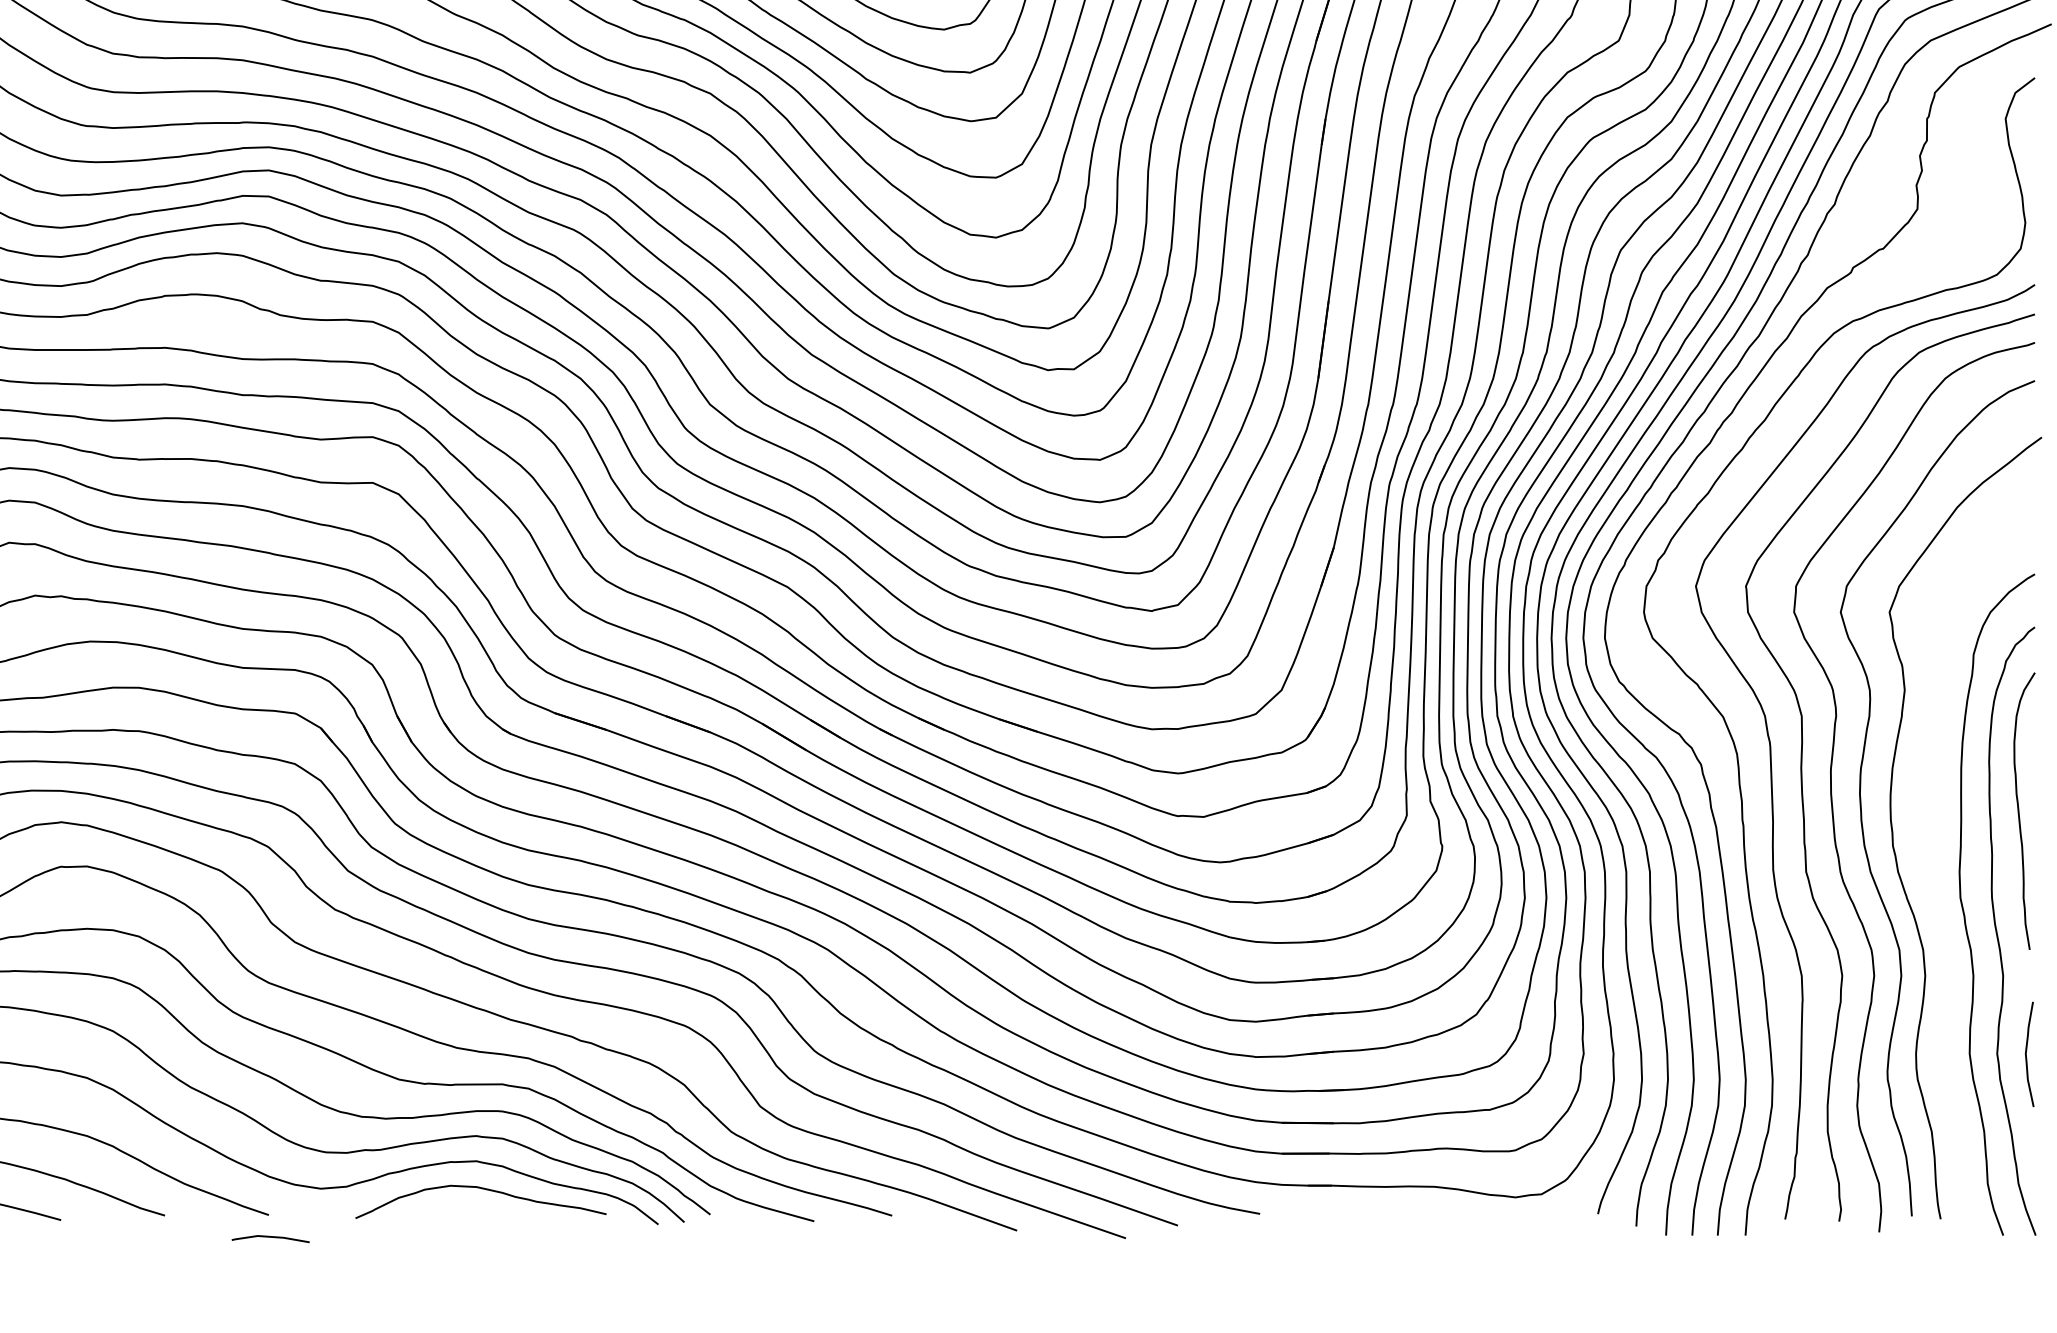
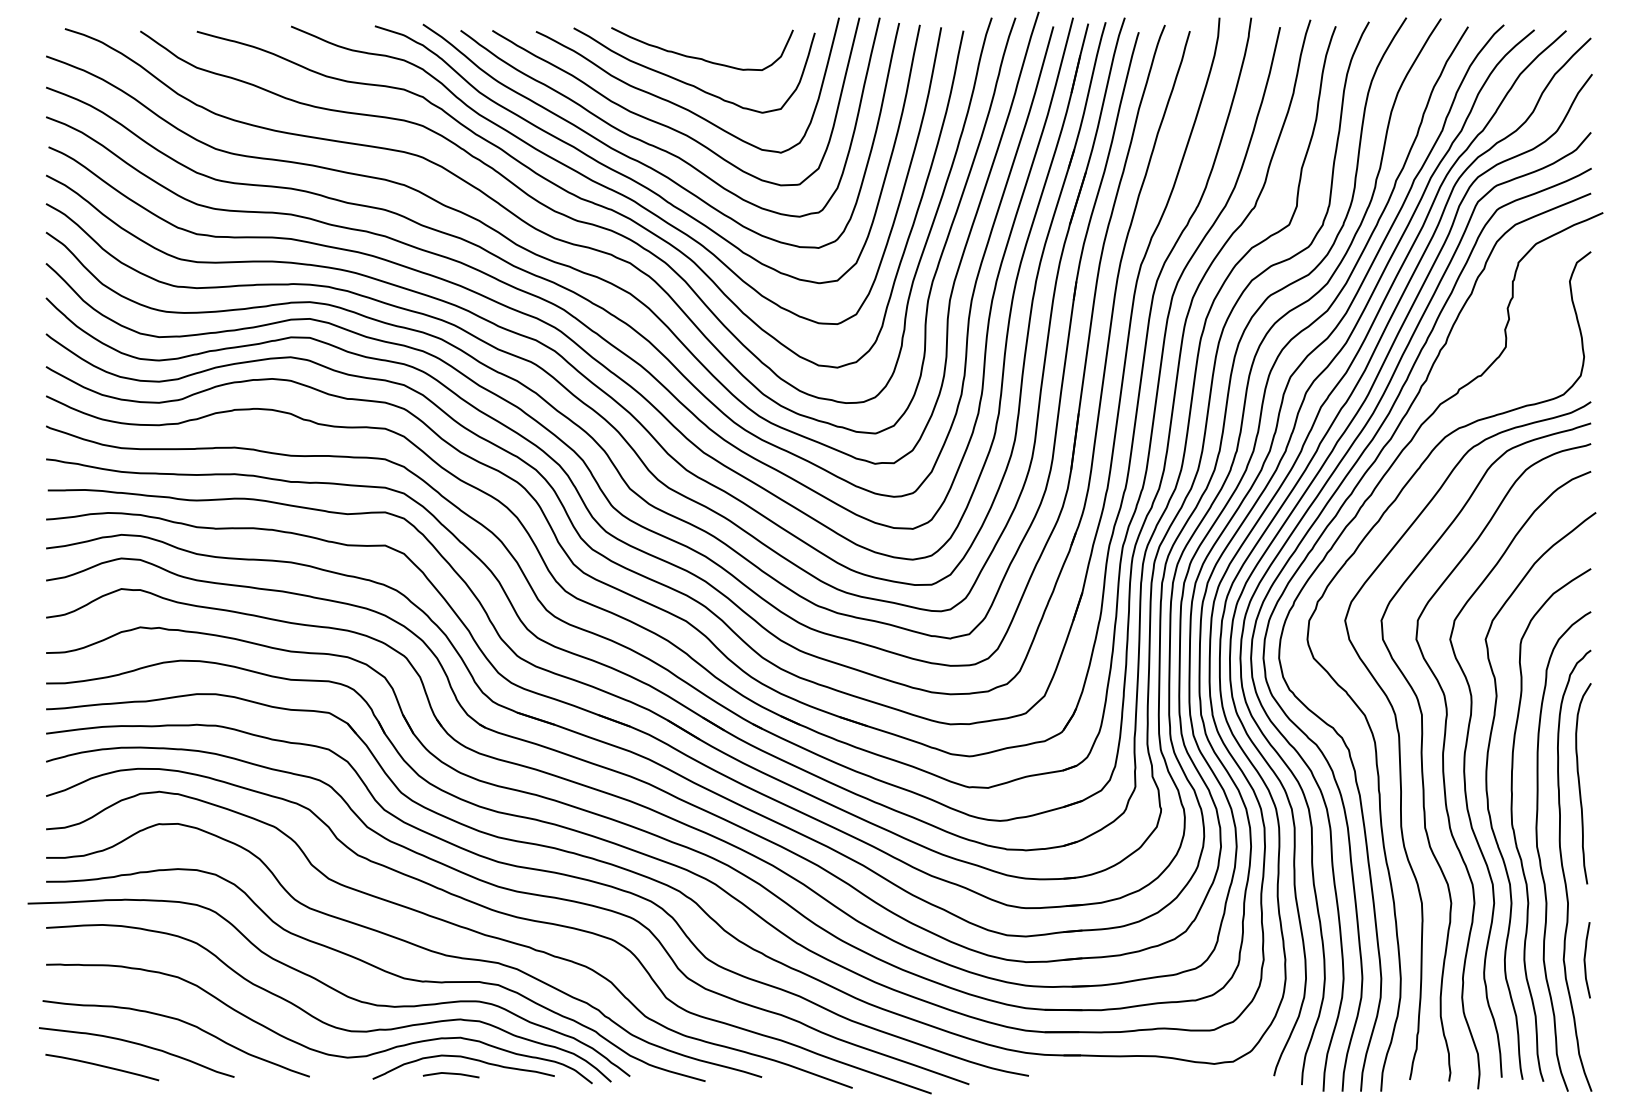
curve: (1930, 879) -> (1515, 833), added
line: (269, 1238) -> (450, 1074), moved

